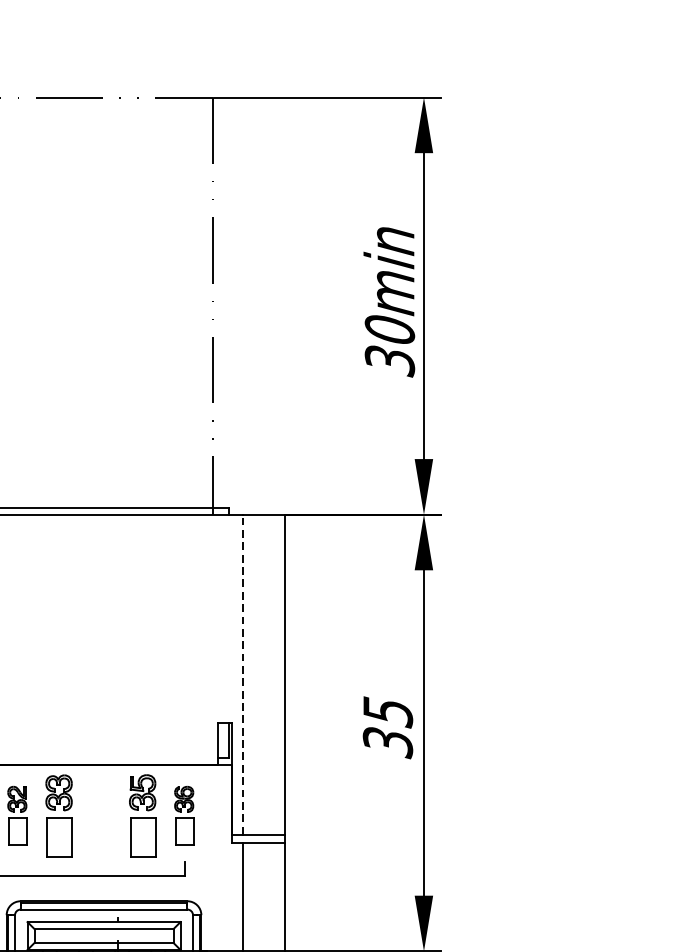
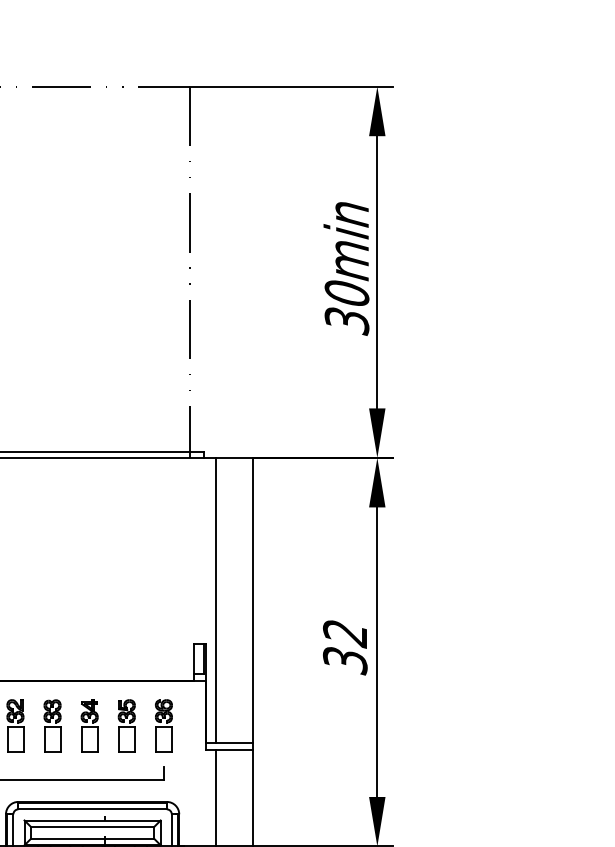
line: (243, 673) -> (216, 599), dashed -> solid
text: (388, 711) -> (345, 633), 35 -> 32
part: (58, 815) -> (52, 725), size x0.71
part: (100, 815) -> (89, 725), added
part: (142, 815) -> (126, 725), size x0.71

